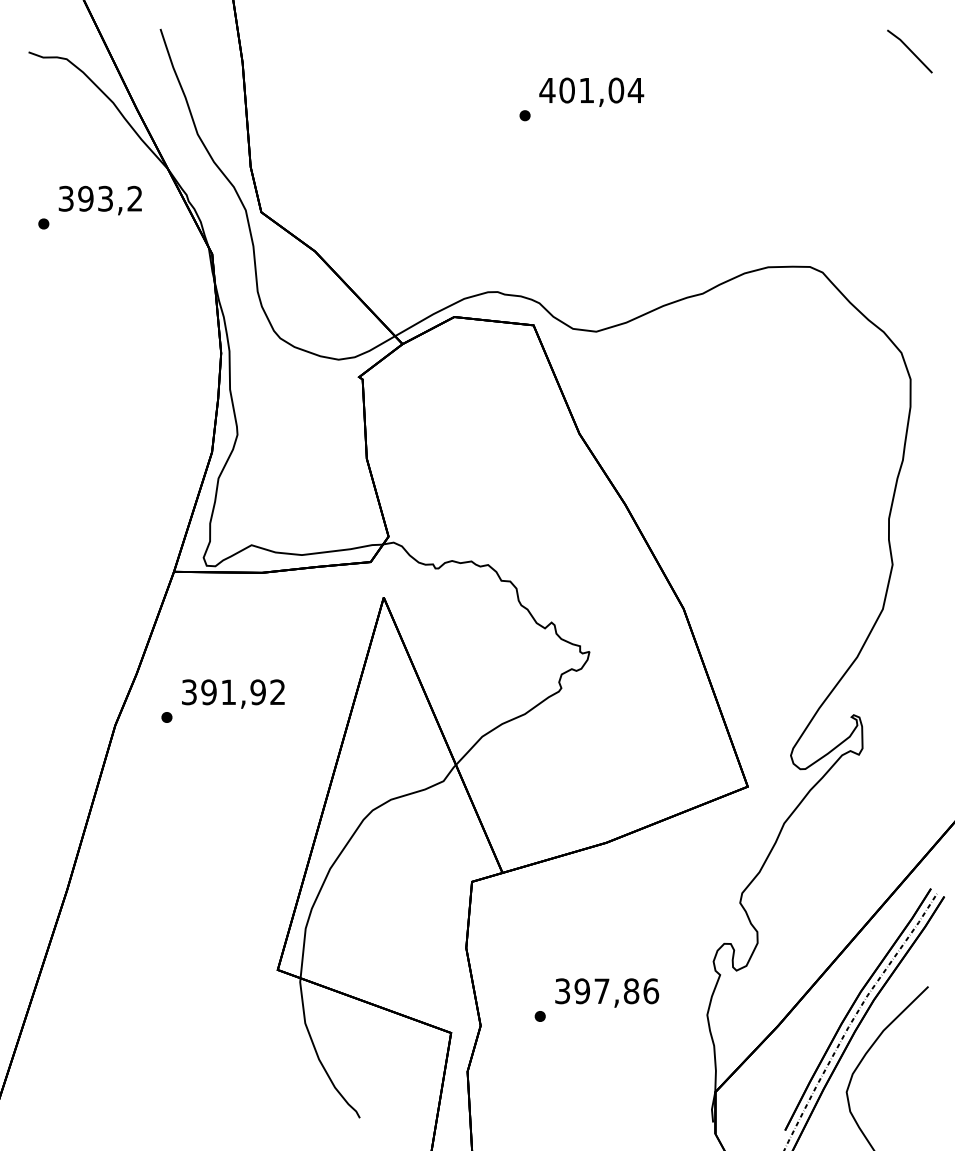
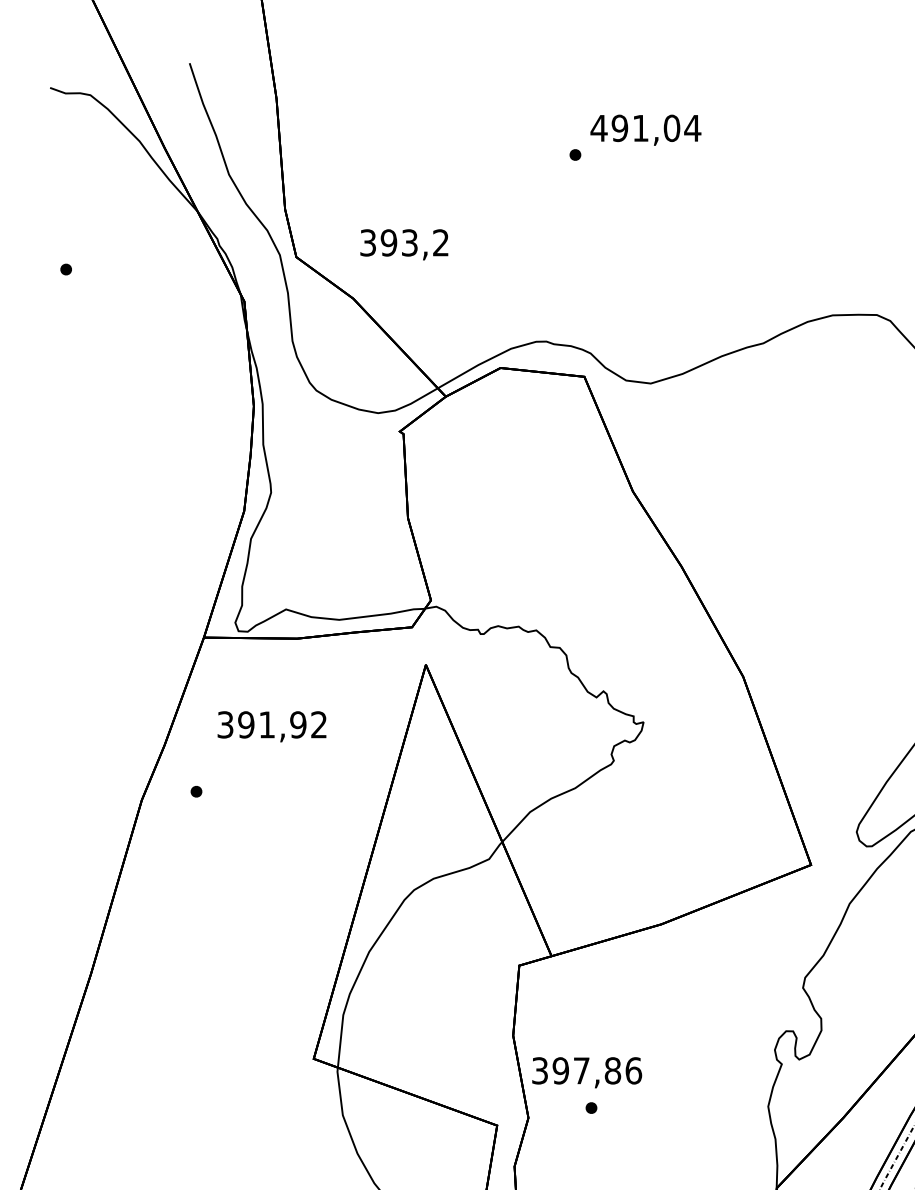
text: (566, 90) -> (619, 128), 401,04 -> 491,04
text: (99, 200) -> (403, 244), moved
text: (233, 693) -> (272, 726), moved
text: (607, 992) -> (587, 1072), moved

